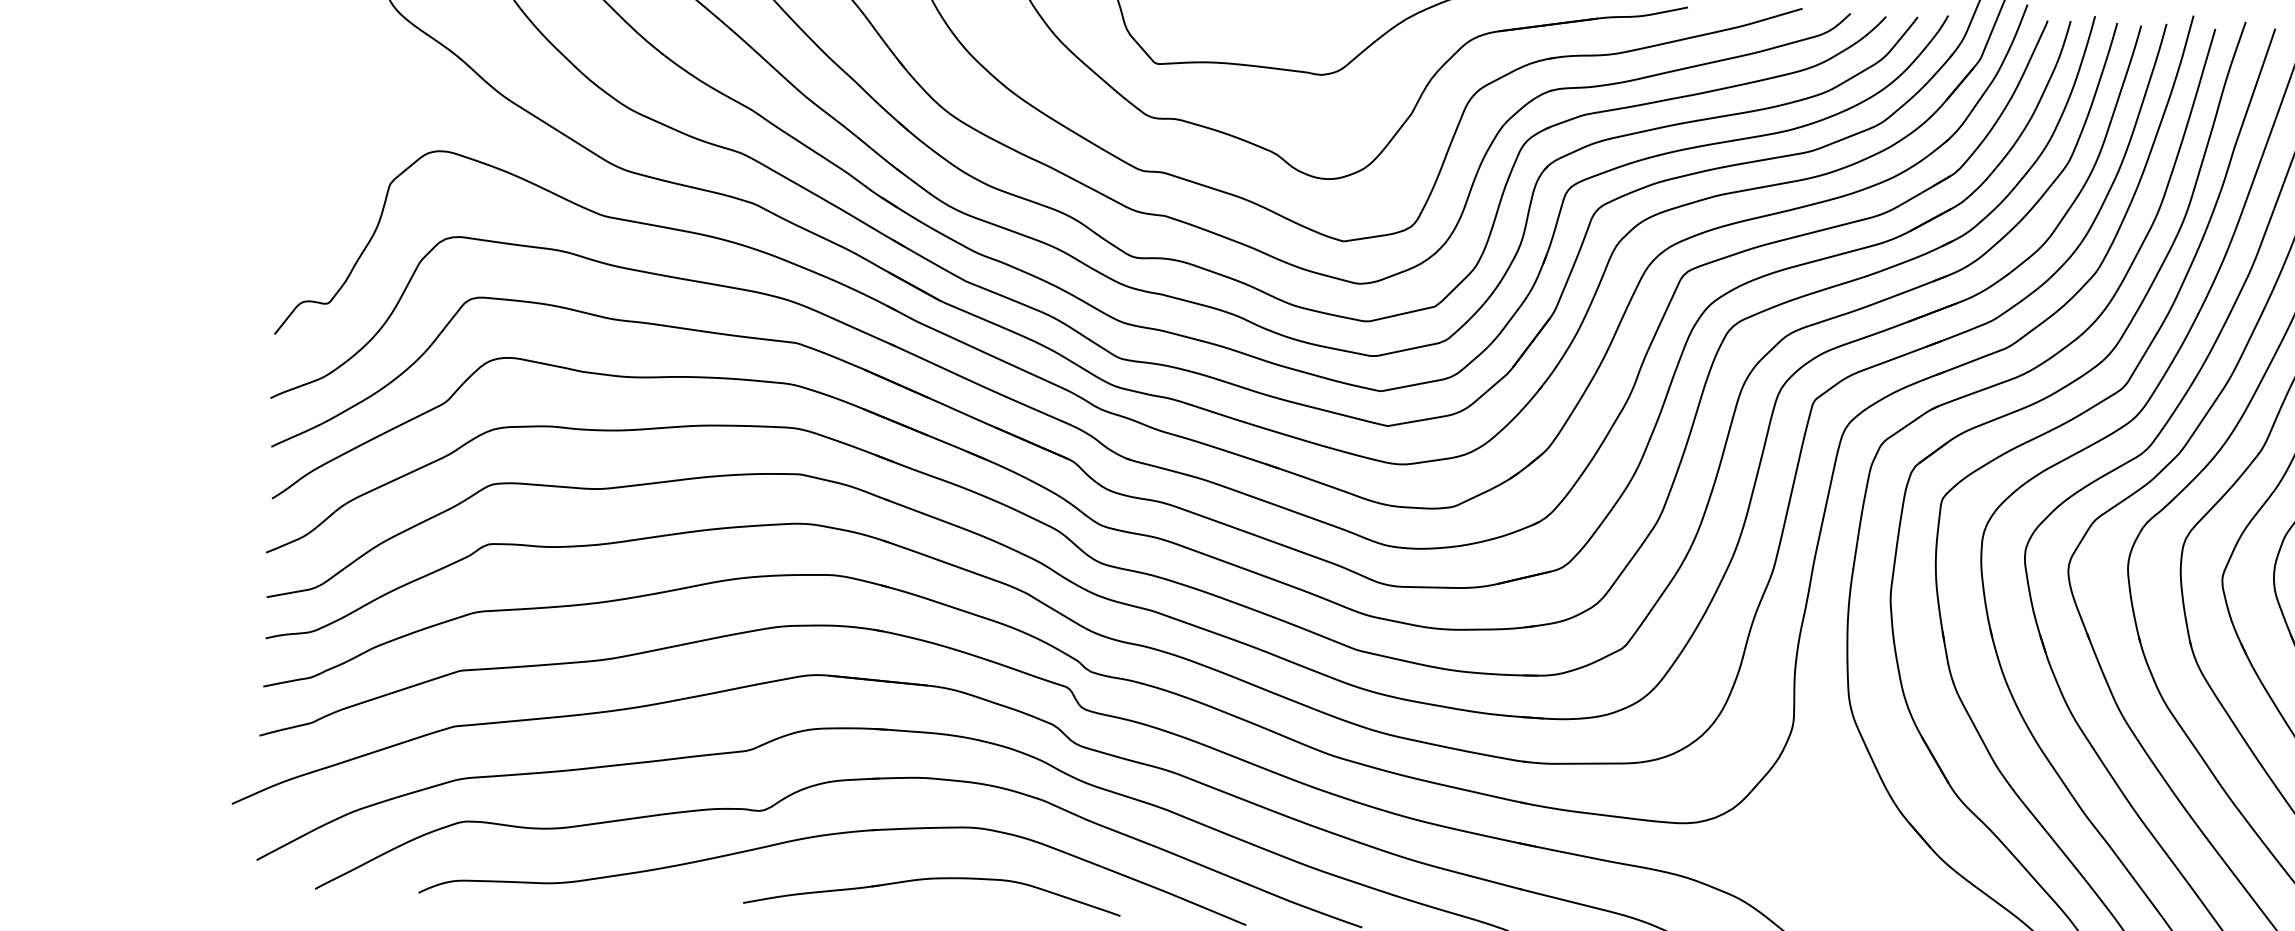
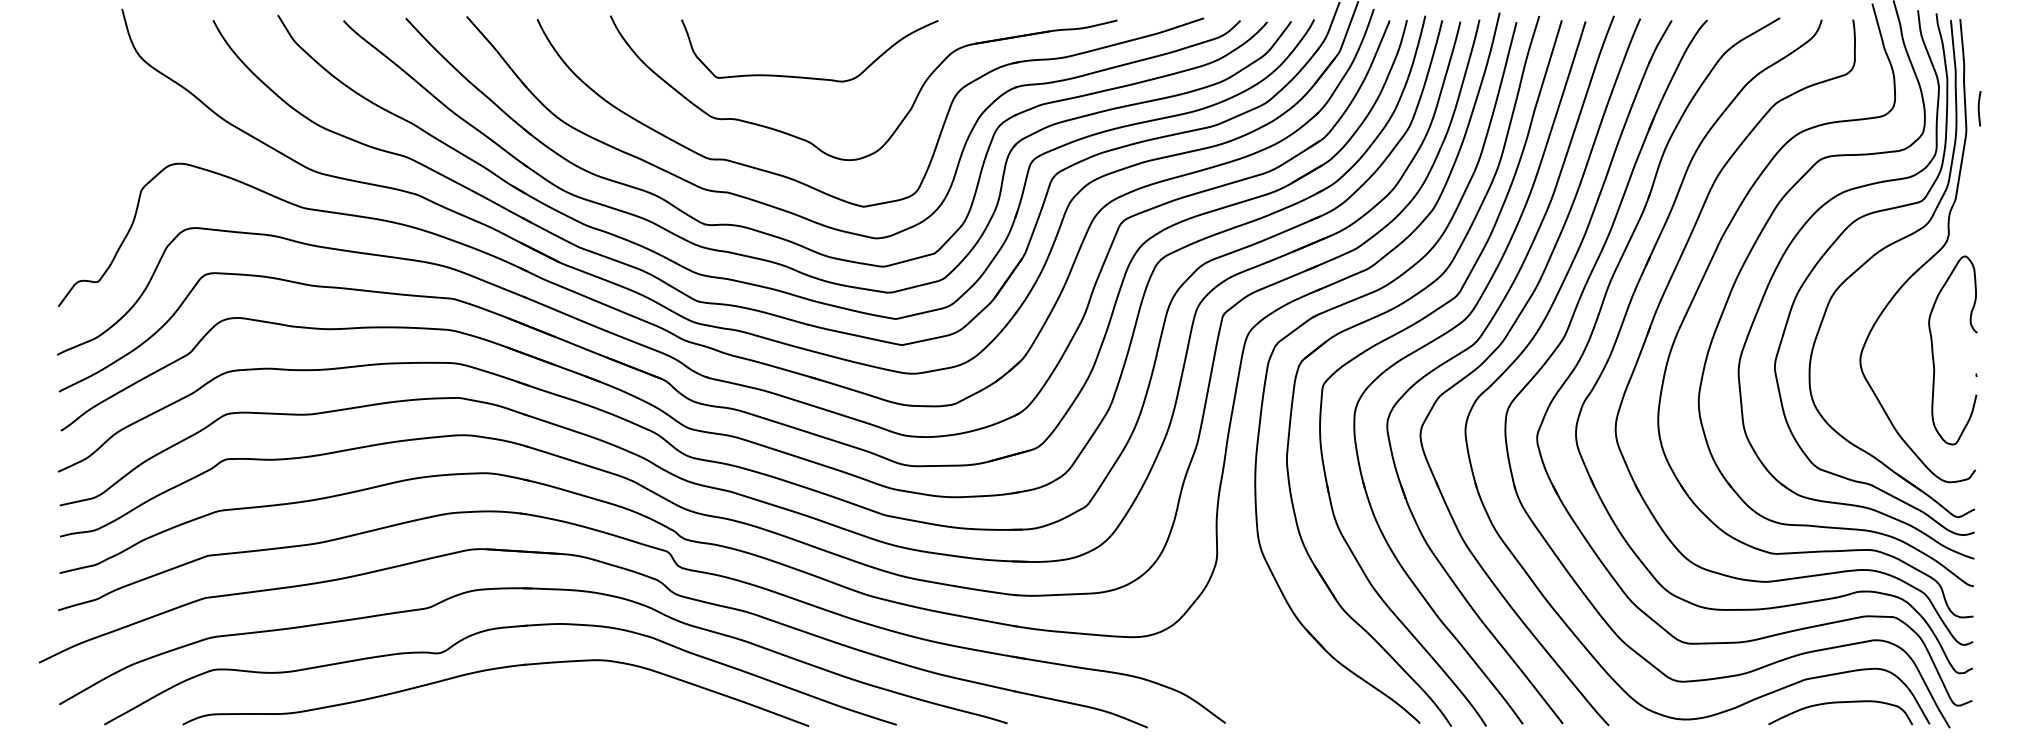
part: (926, 880) -> (566, 701), removed

